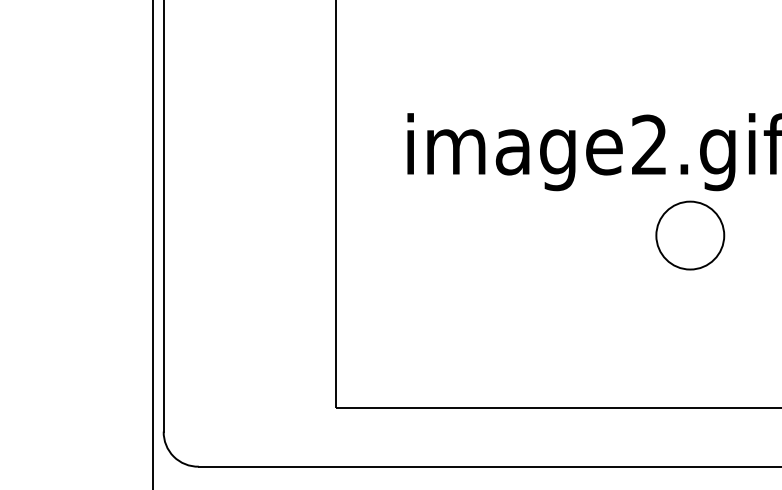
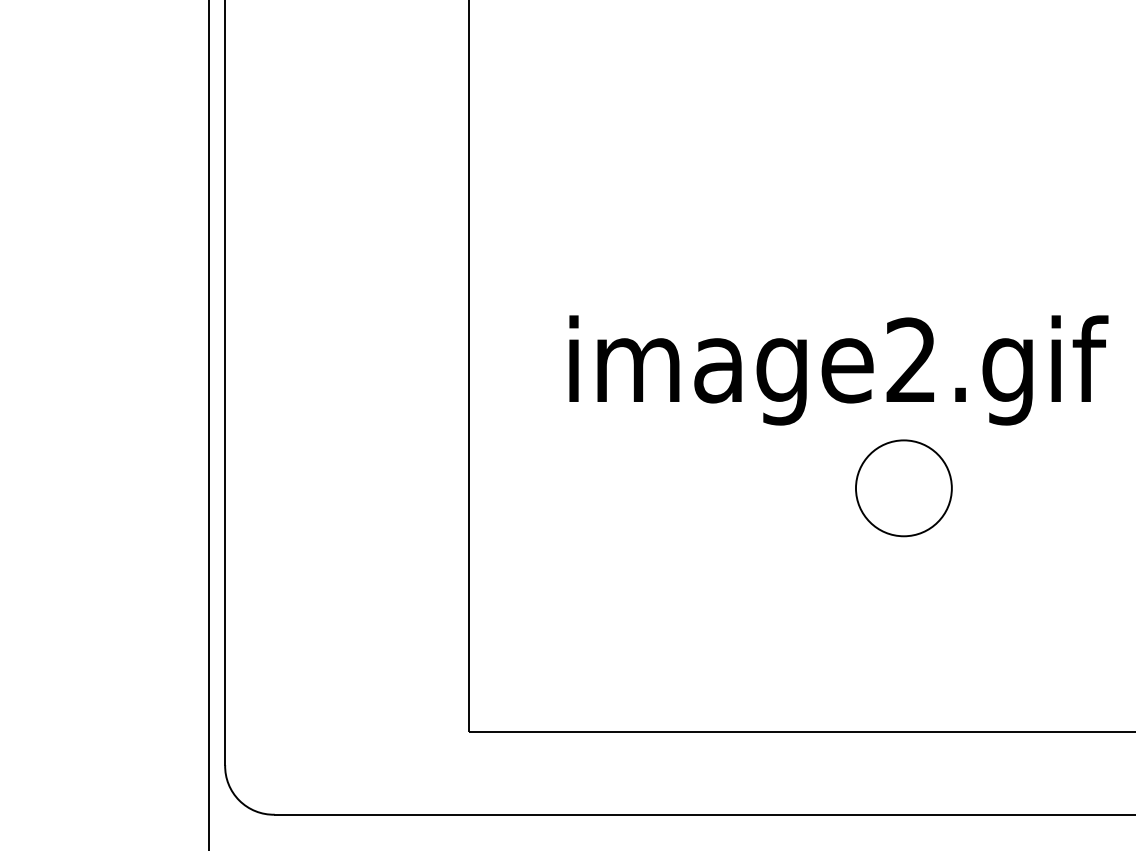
circle: (689, 235) -> (903, 488), moved

